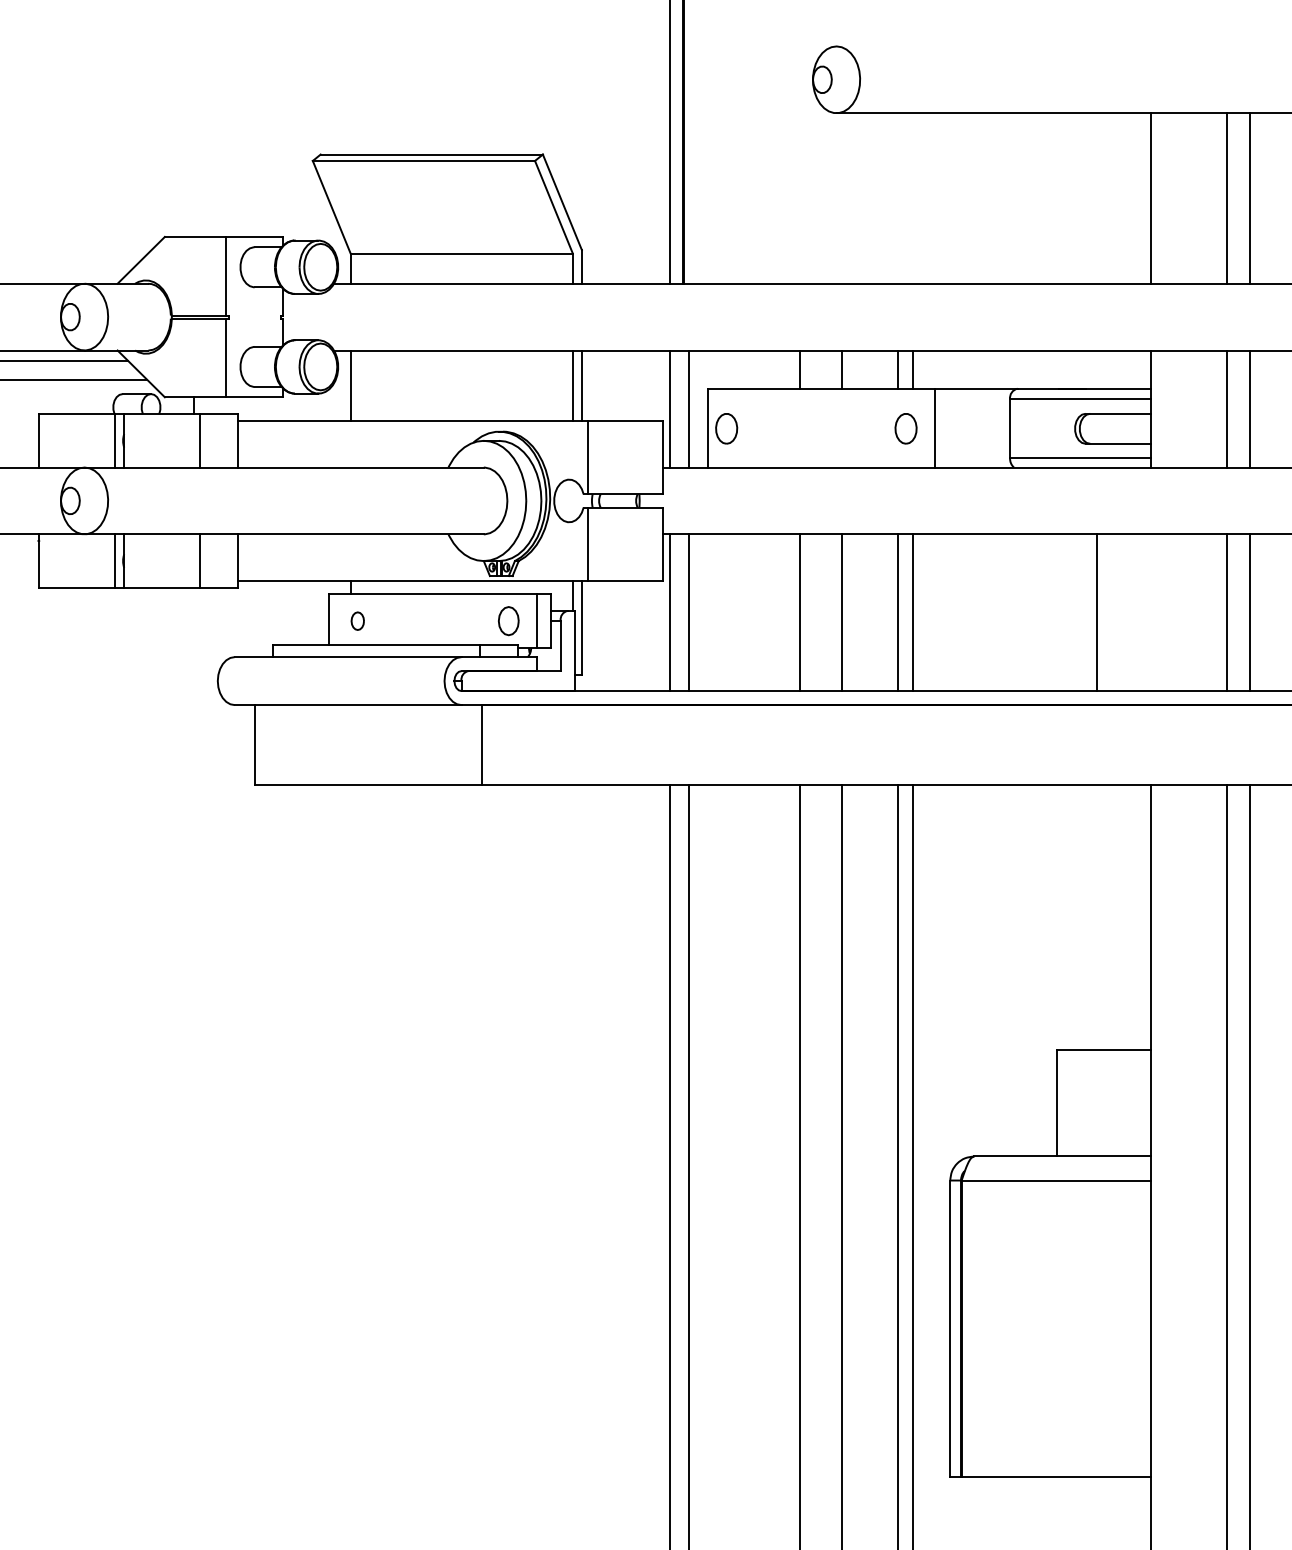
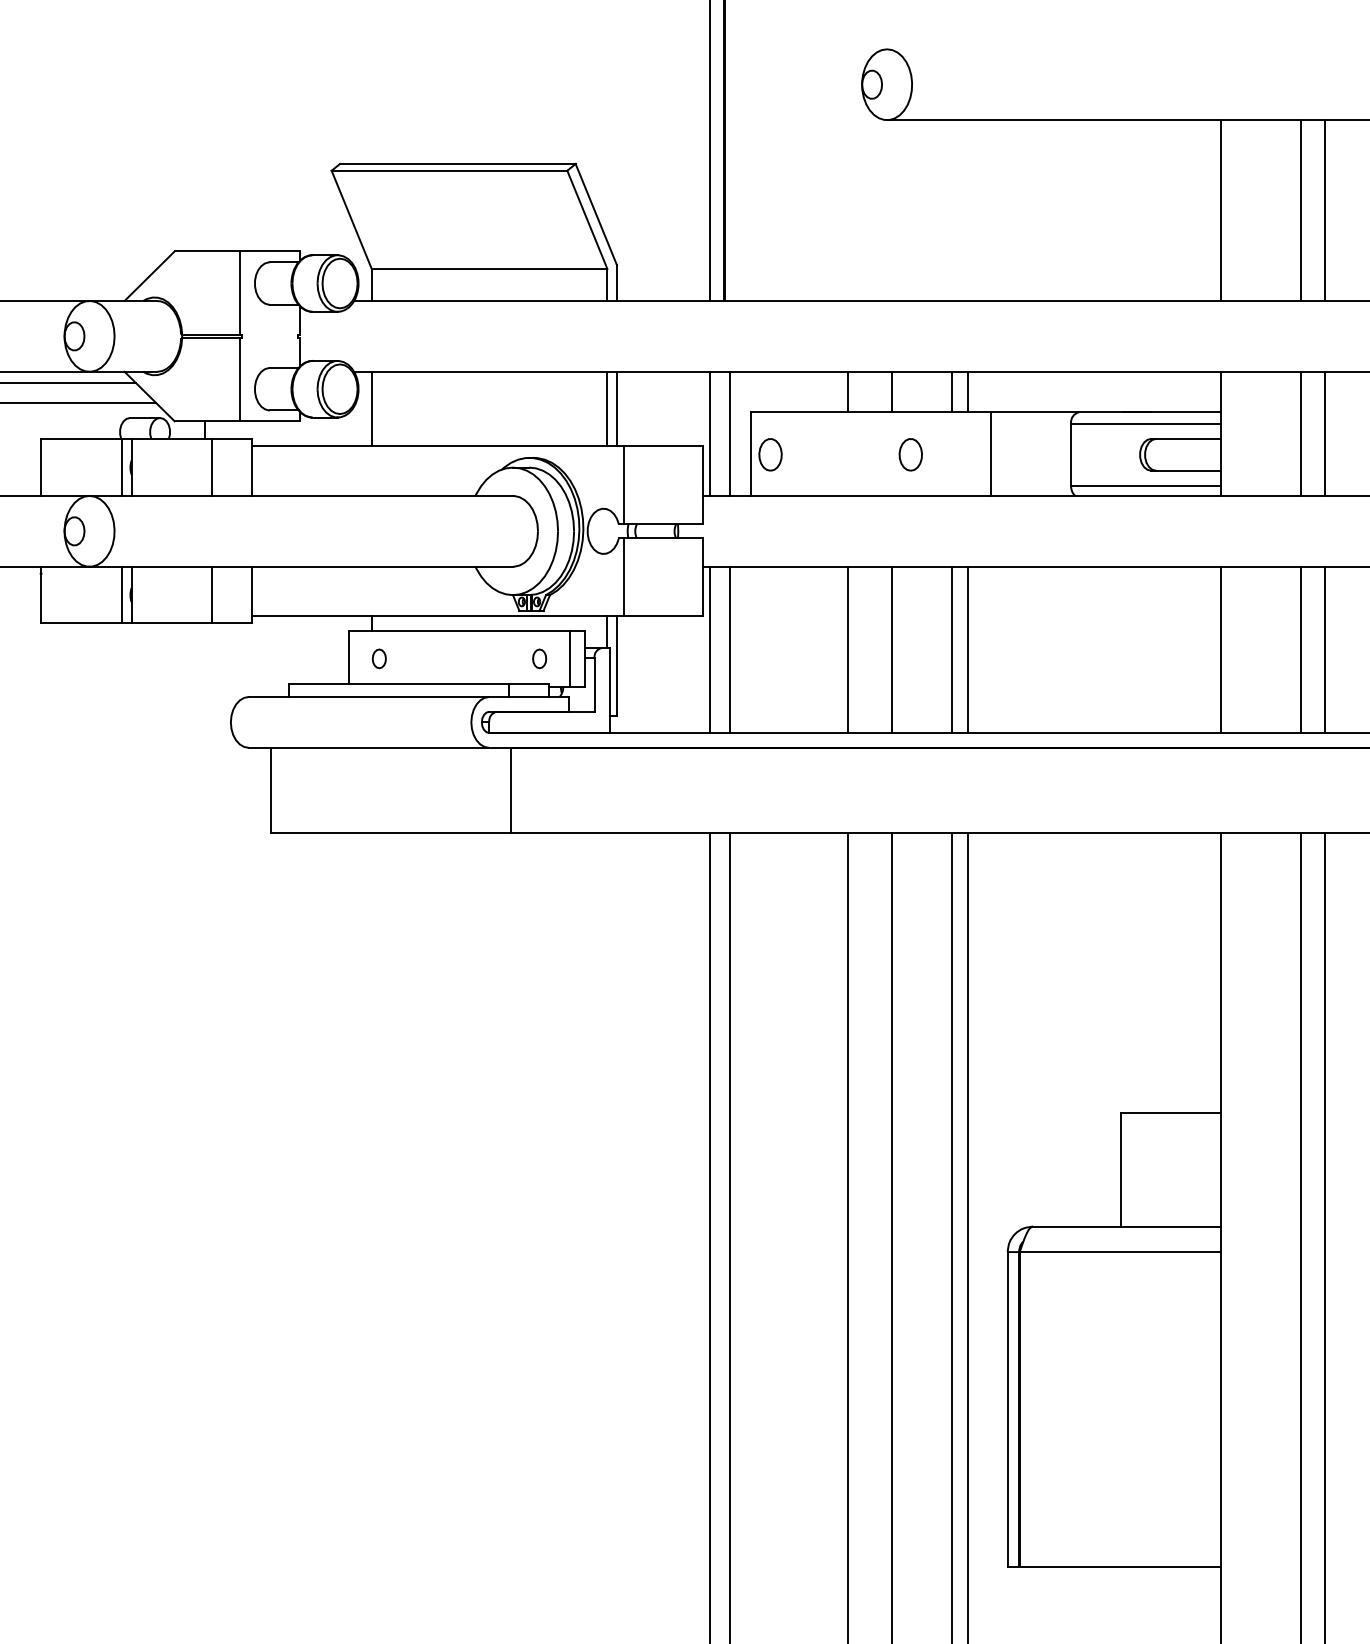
part: (905, 428) -> (910, 454), moved
line: (1097, 612) -> (1220, 649), moved
part: (508, 620) -> (539, 658), size x0.62

